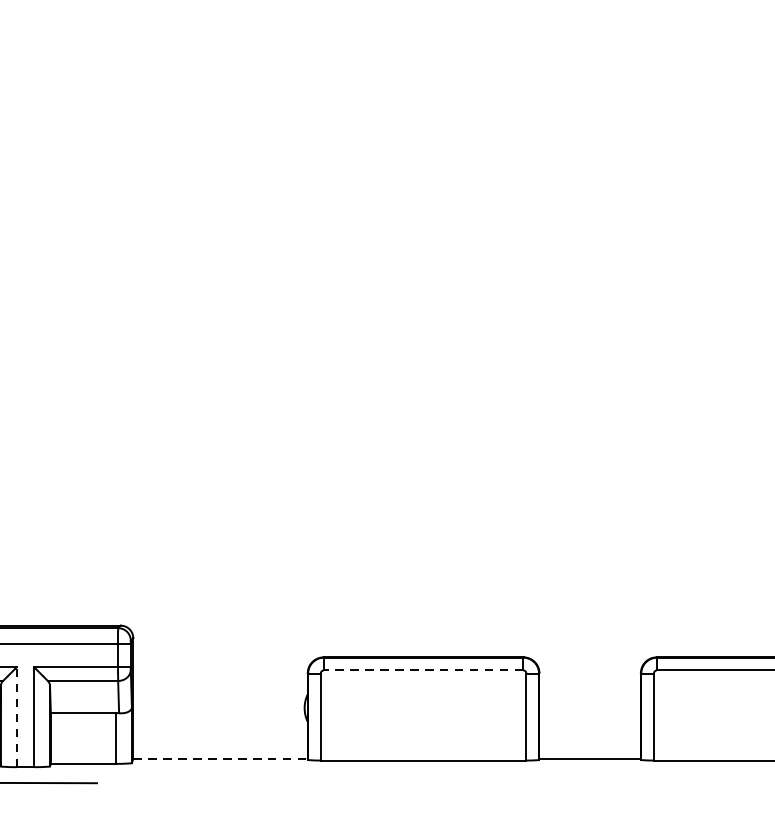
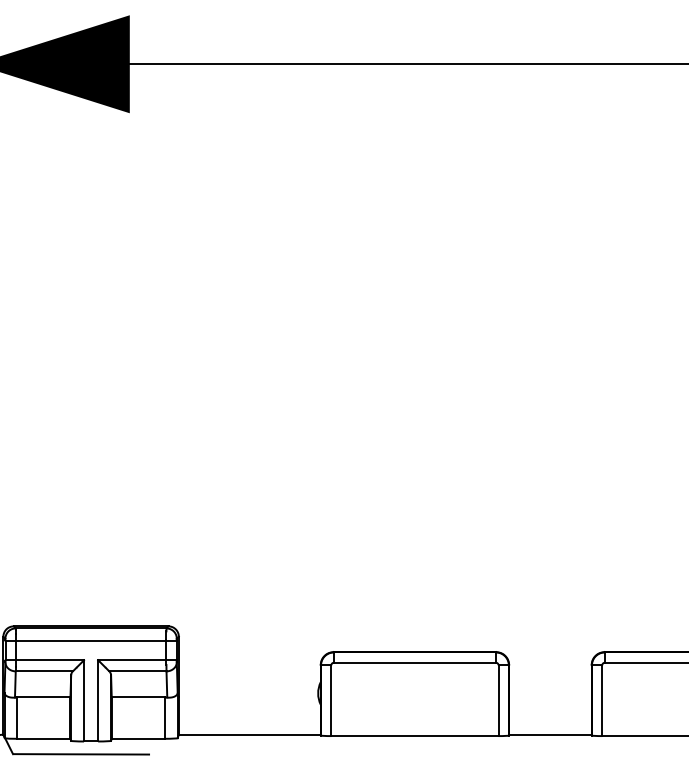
line: (423, 670) -> (414, 662), dashed -> solid
line: (17, 716) -> (84, 700), dashed -> solid
line: (220, 758) -> (249, 734), dashed -> solid

